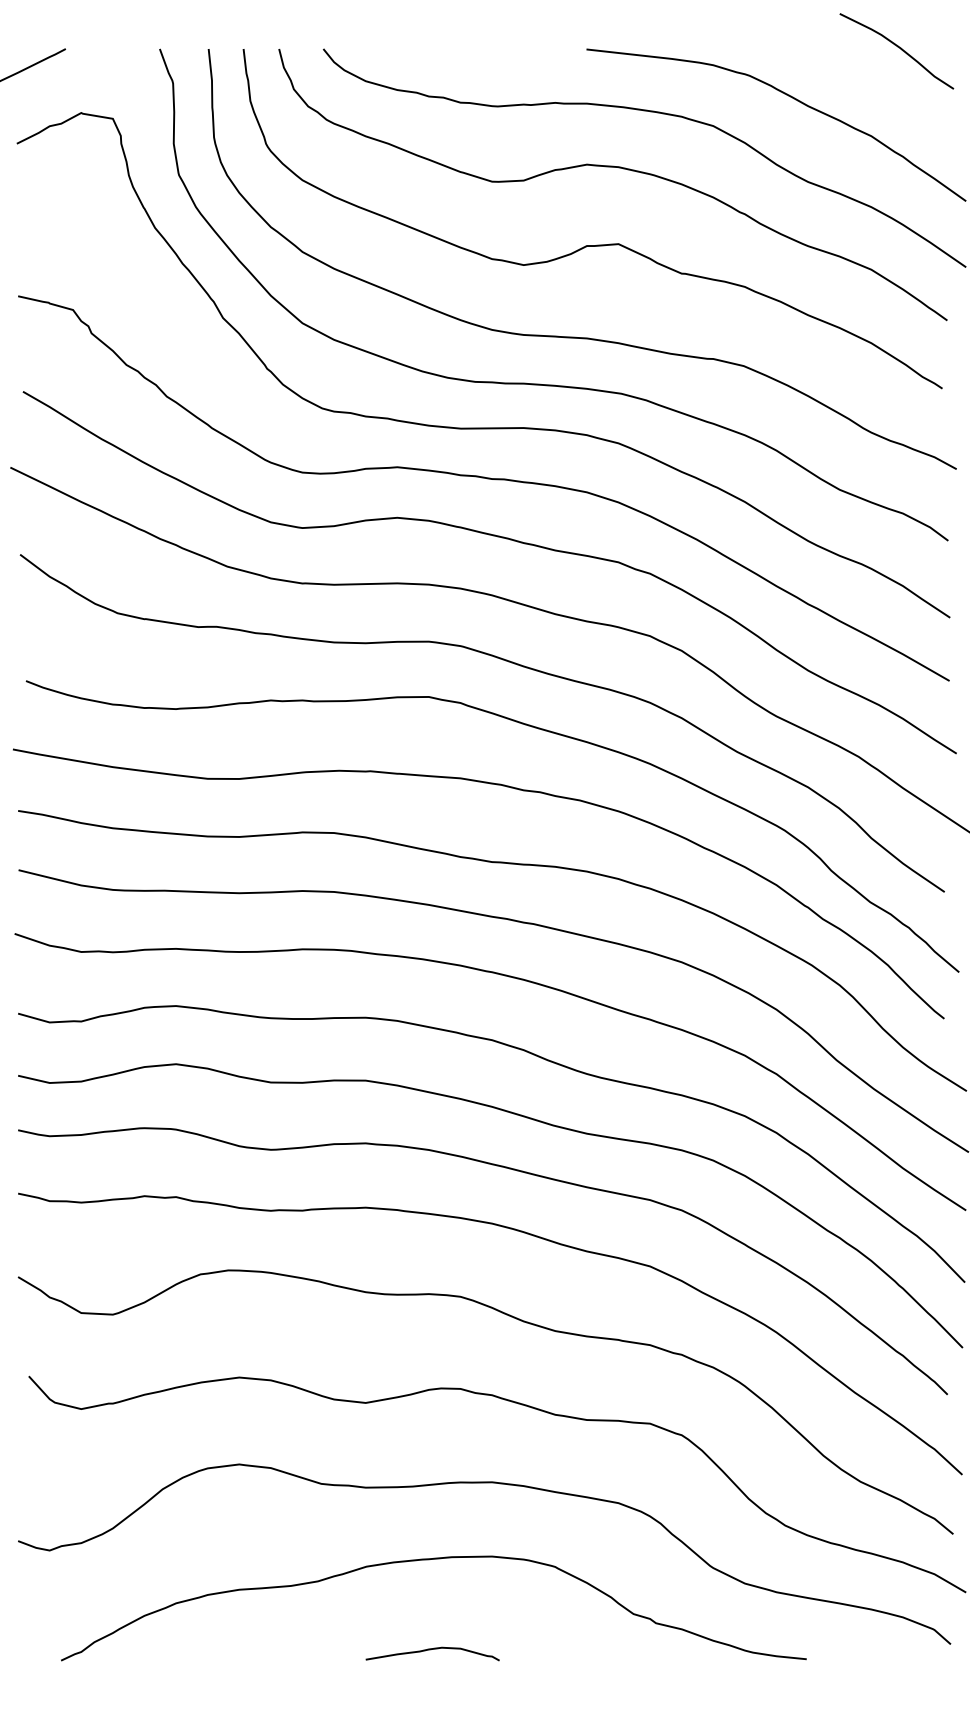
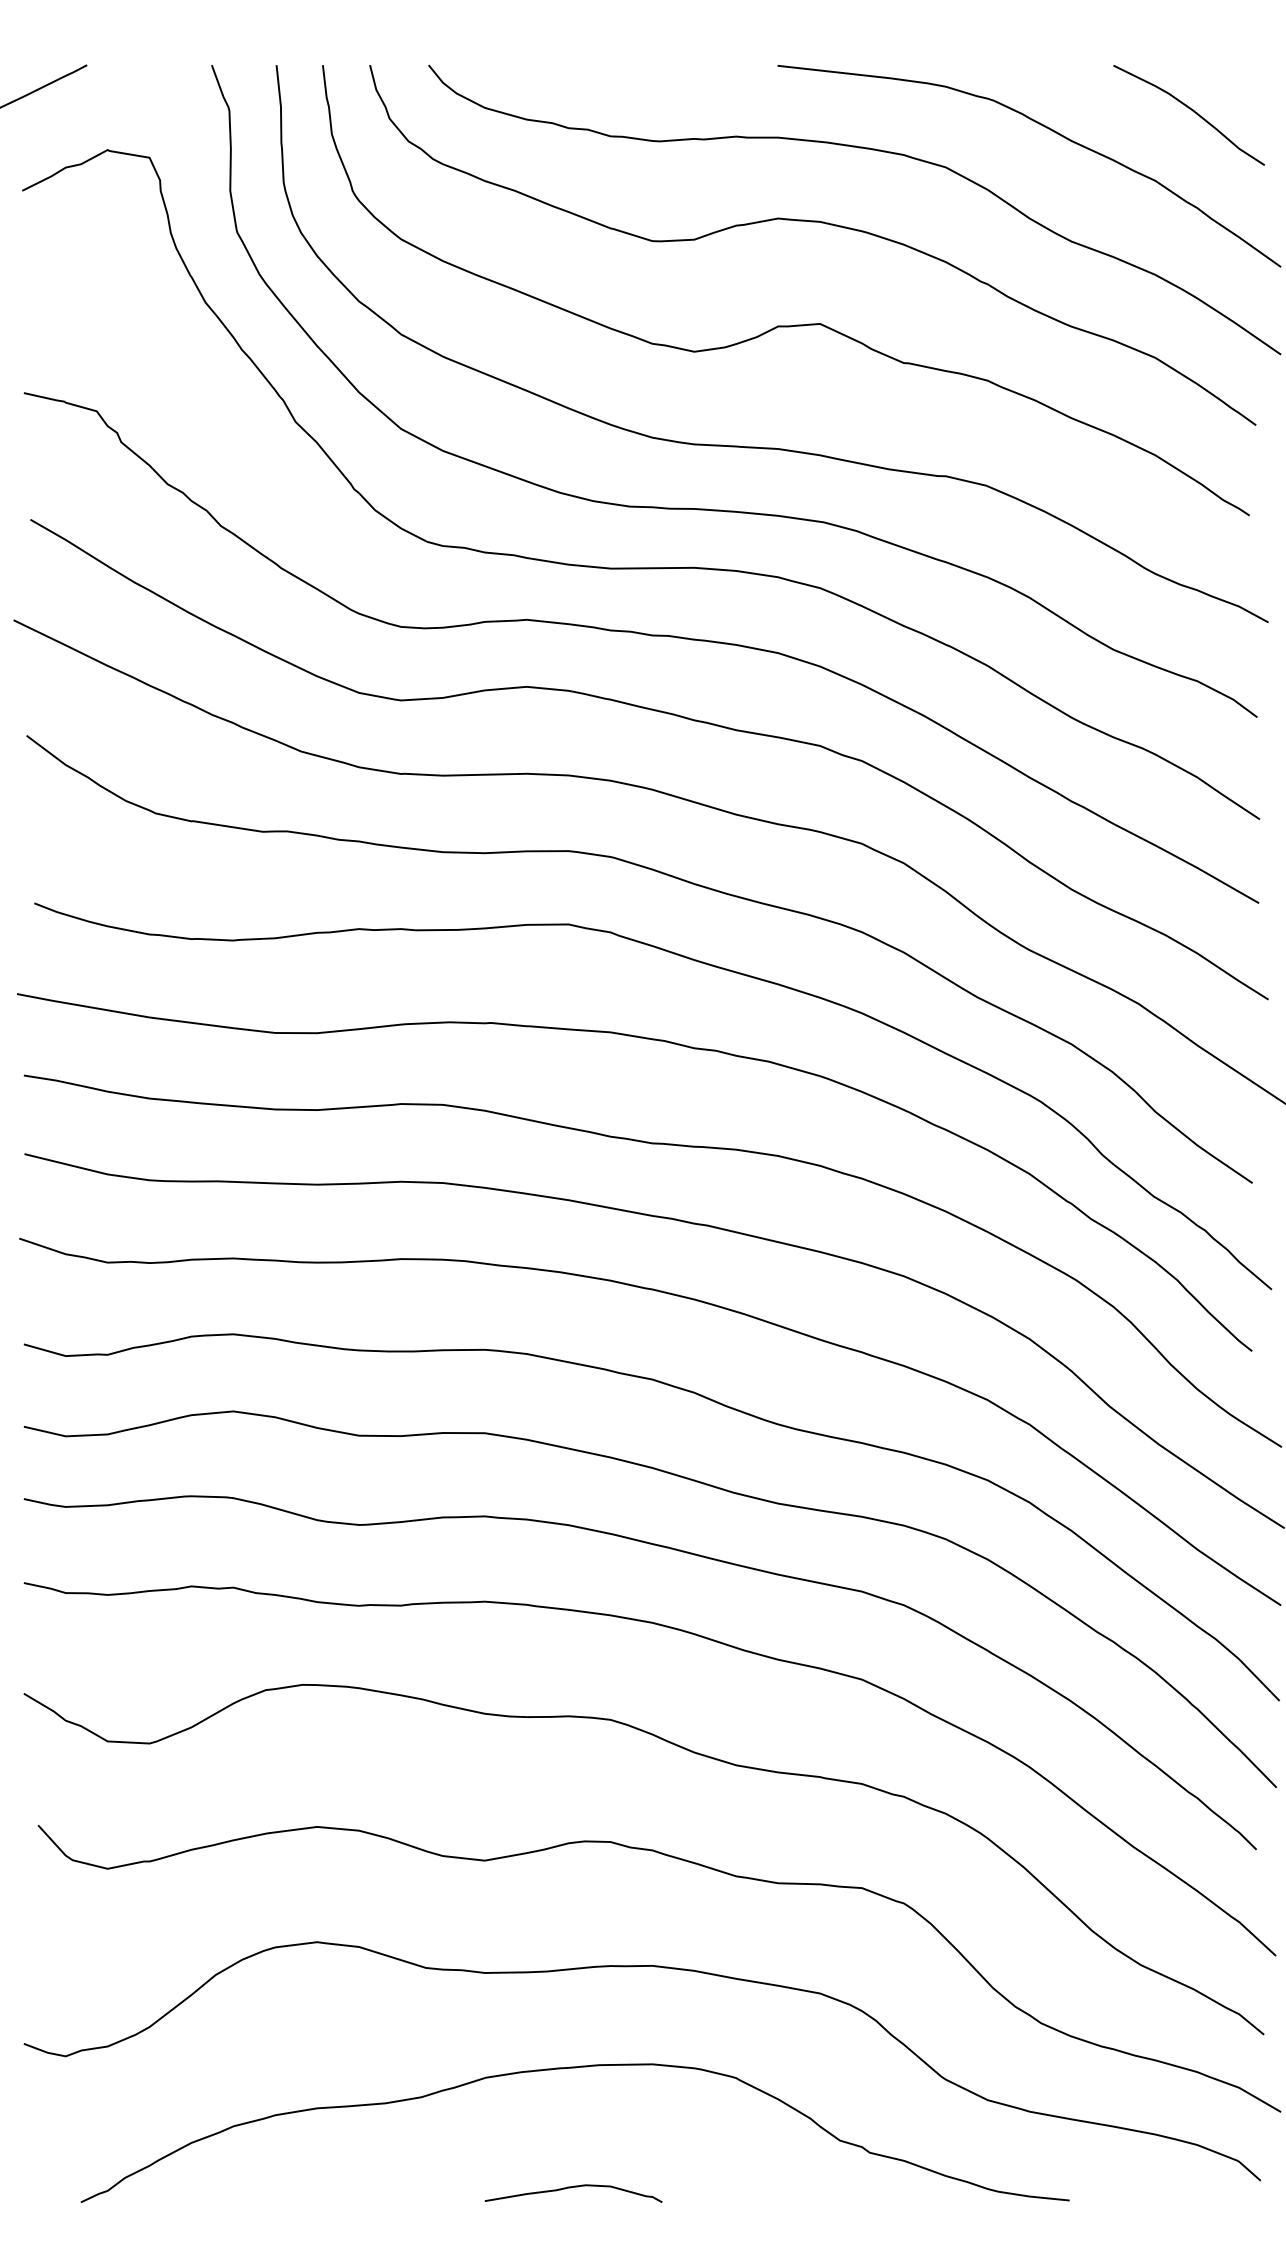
curve: (899, 48) -> (1192, 111), moved

